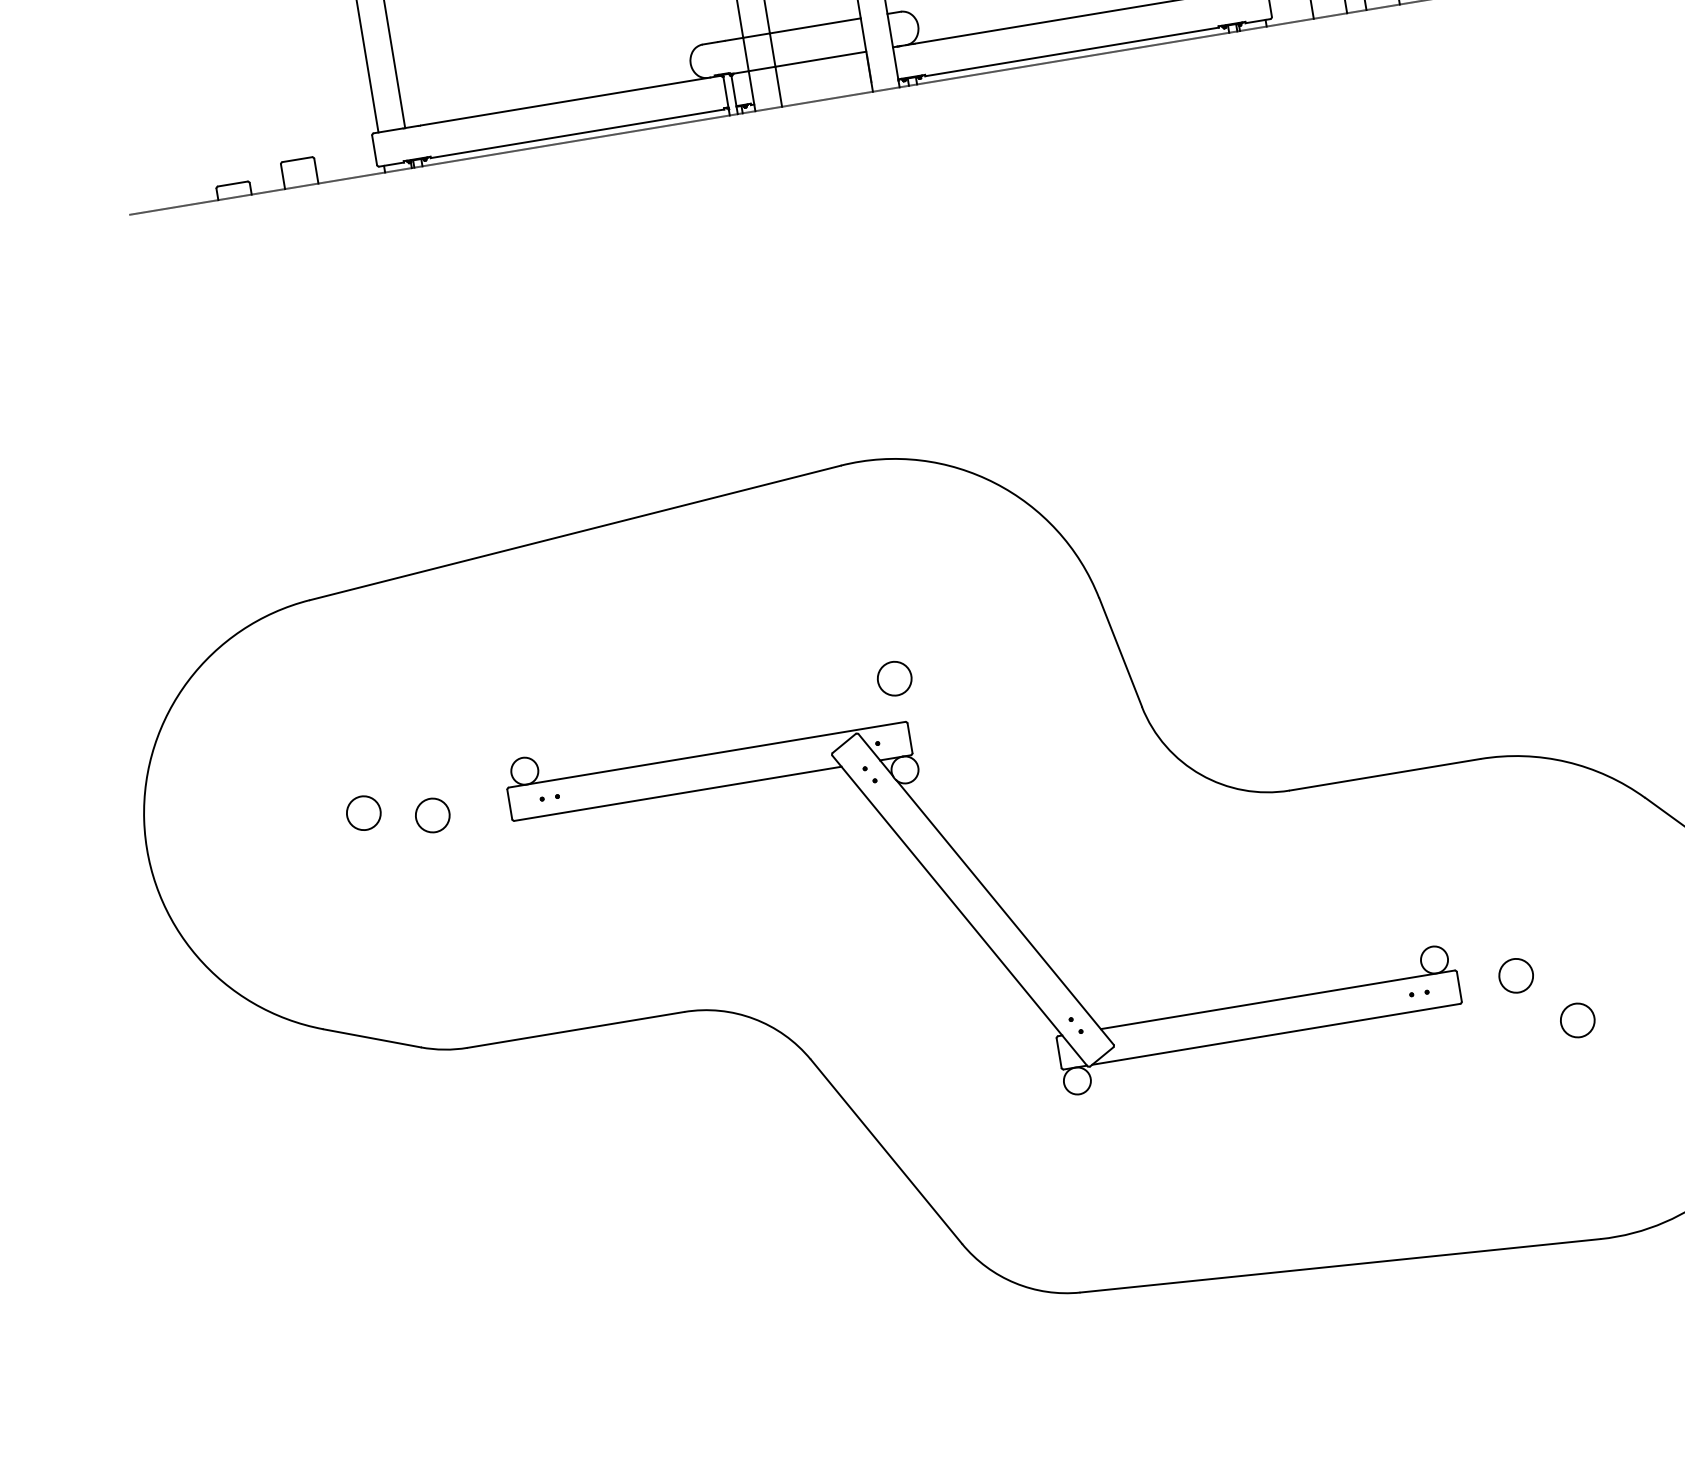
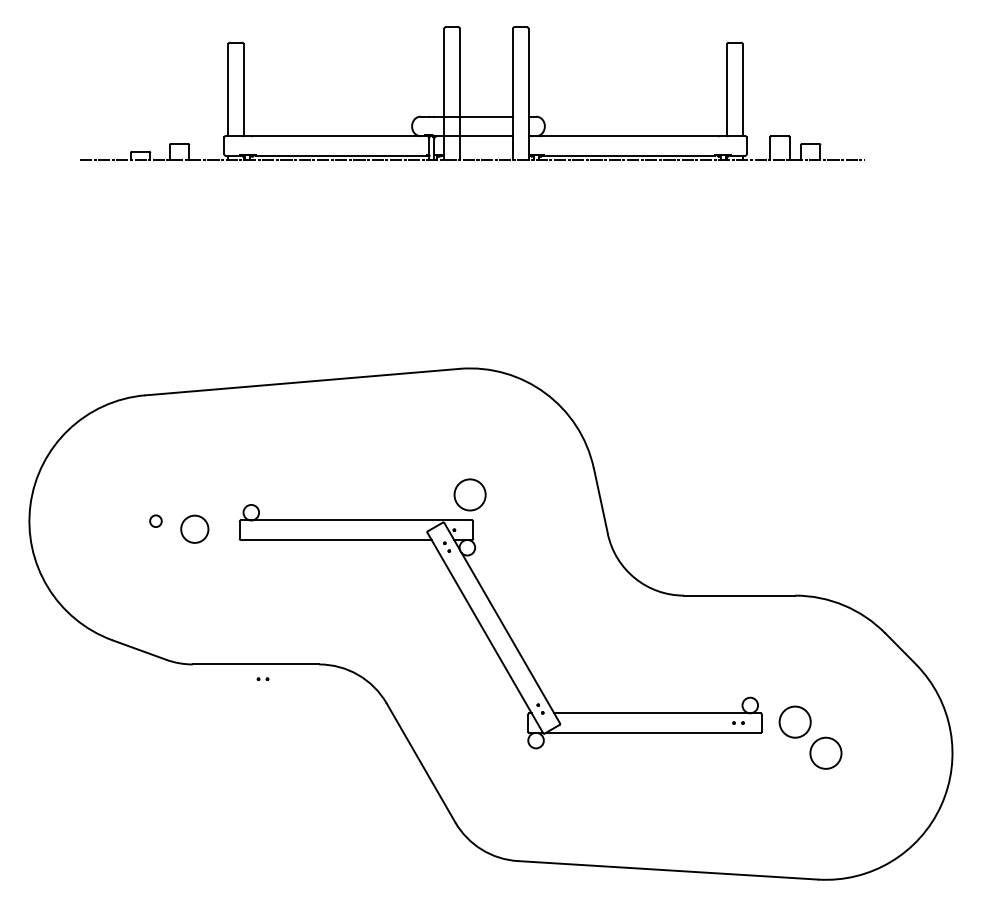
circle: (893, 678) -> (469, 494), size x1.6
part: (548, 796) -> (262, 678), moved
circle: (362, 811) -> (155, 520), size x0.6
circle: (431, 814) -> (194, 528), size x1.4
circle: (1514, 974) -> (794, 721), size x1.6
circle: (1577, 1020) -> (825, 753), size x1.6

